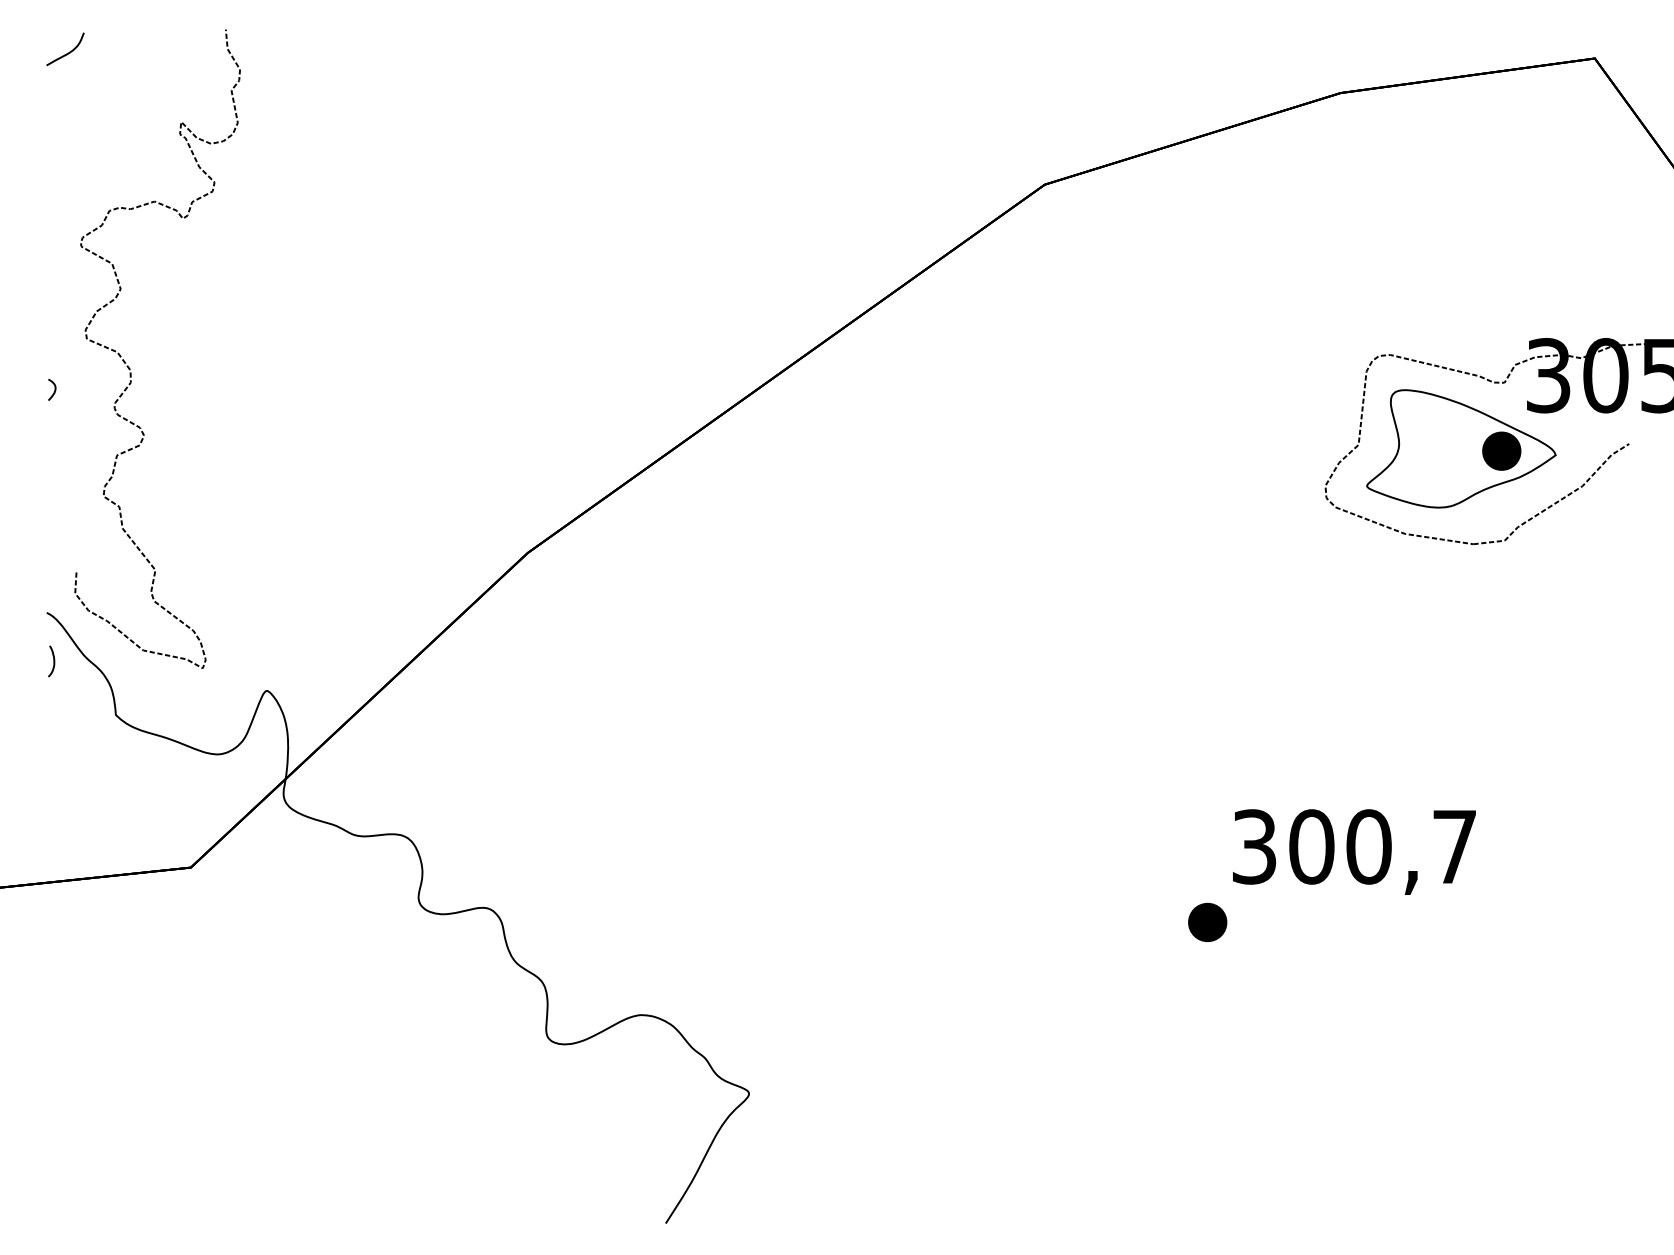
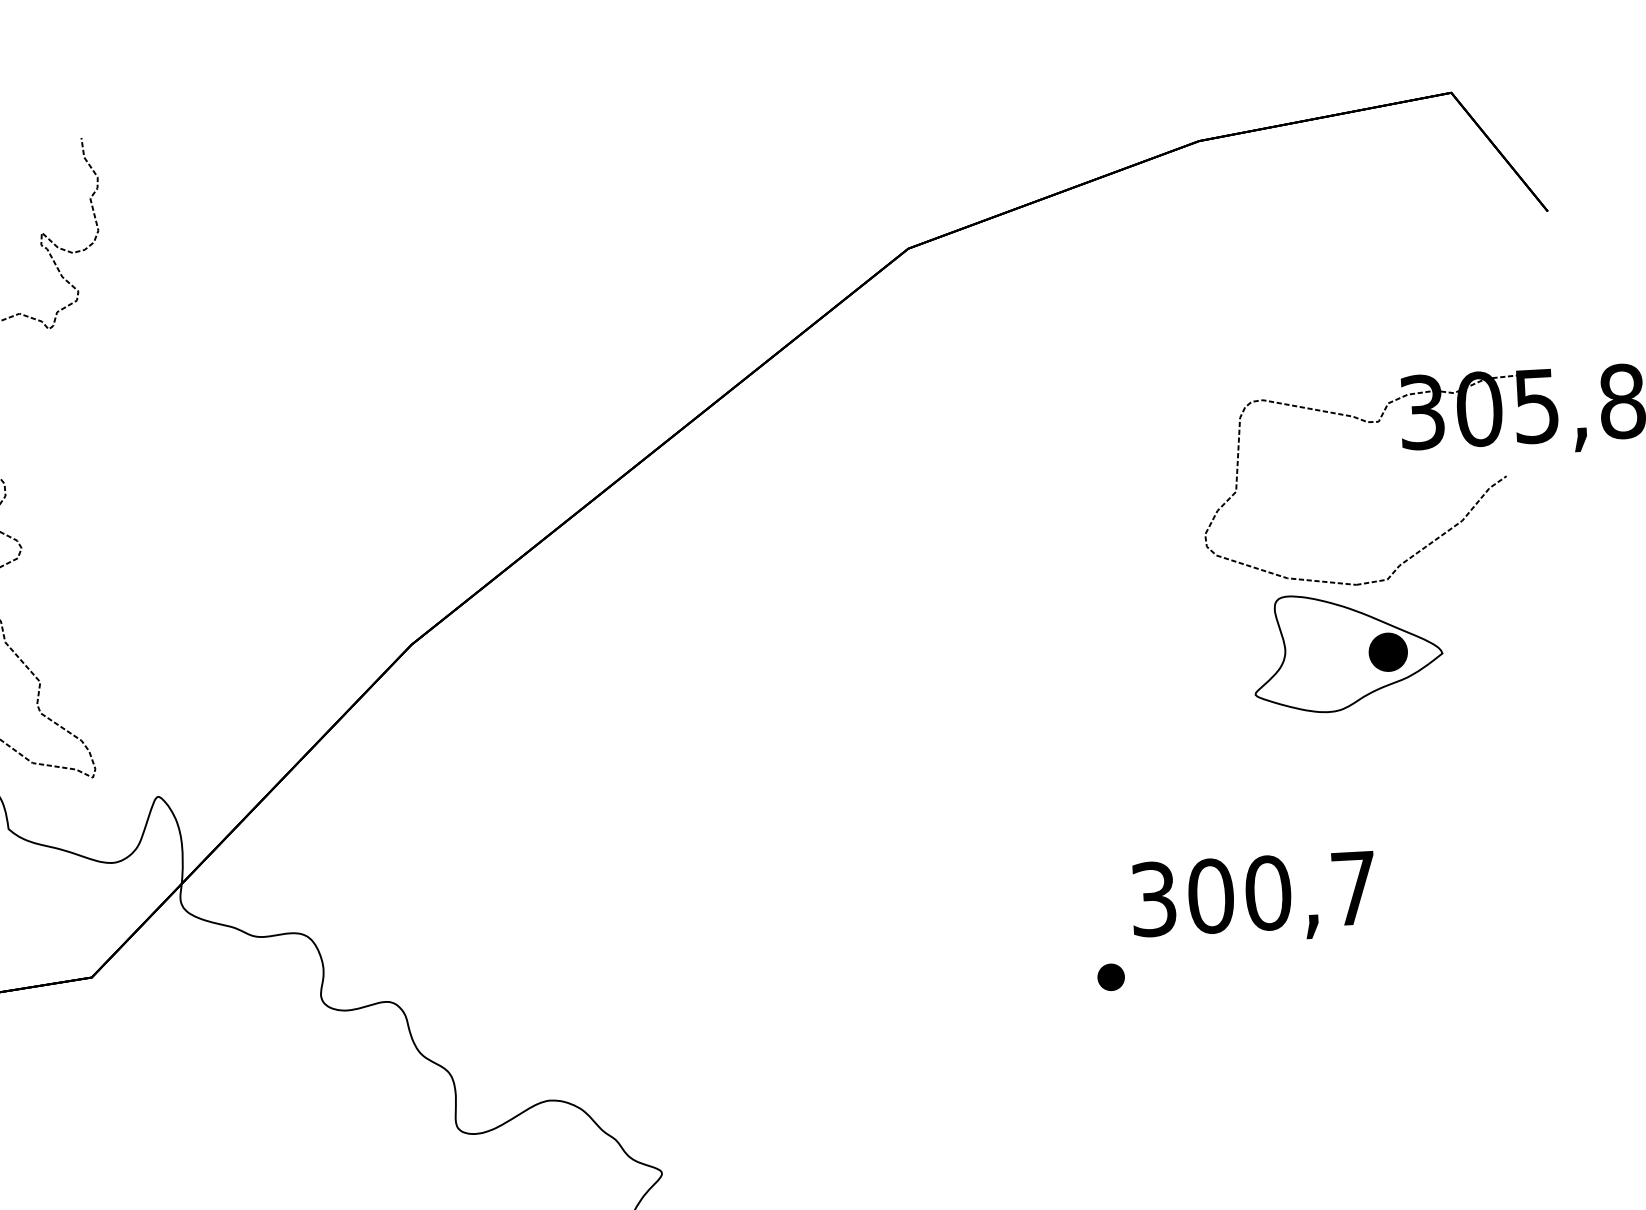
part: (1461, 448) -> (1347, 651), moved
part: (1207, 922) -> (1110, 977), size x0.7

